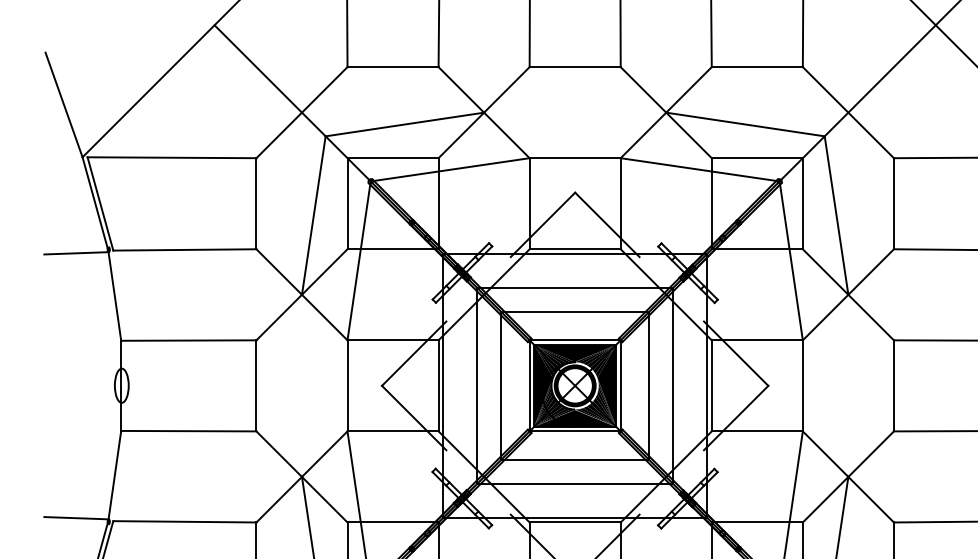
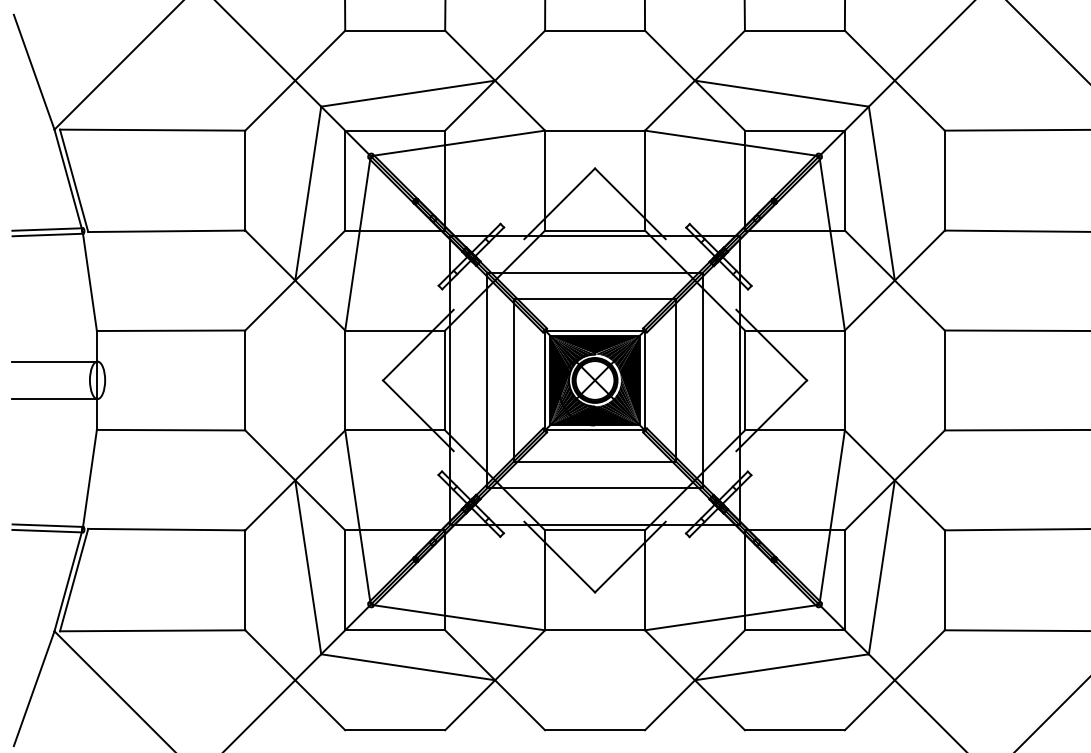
line: (76, 248) -> (47, 229), added
line: (82, 368) -> (54, 361), added
line: (82, 403) -> (54, 399), added
line: (76, 522) -> (47, 530), added

